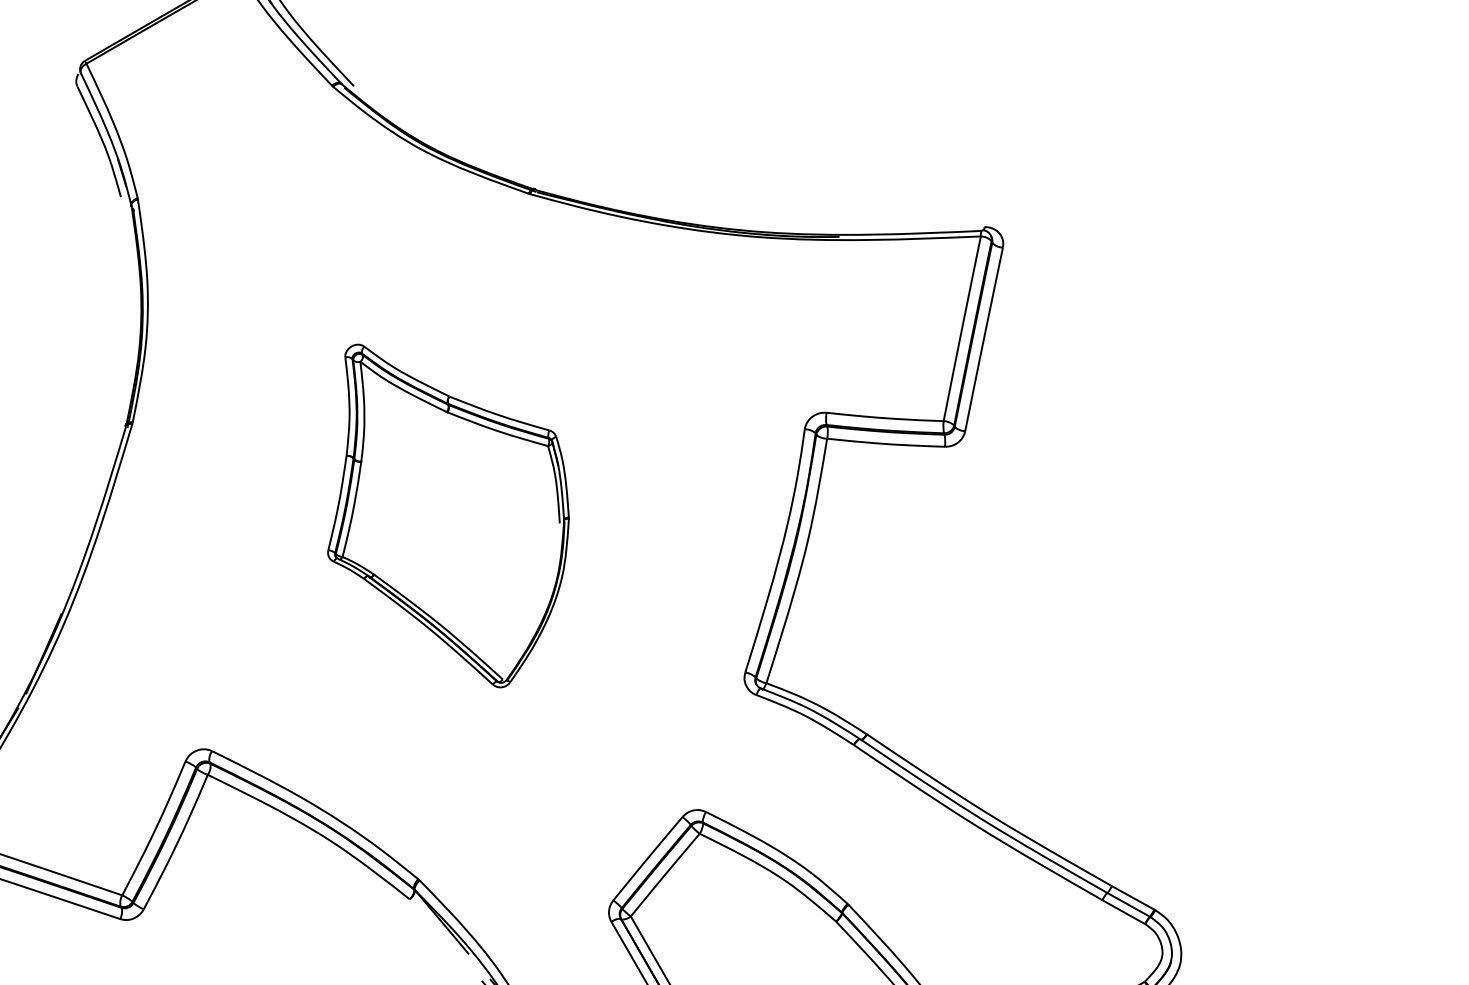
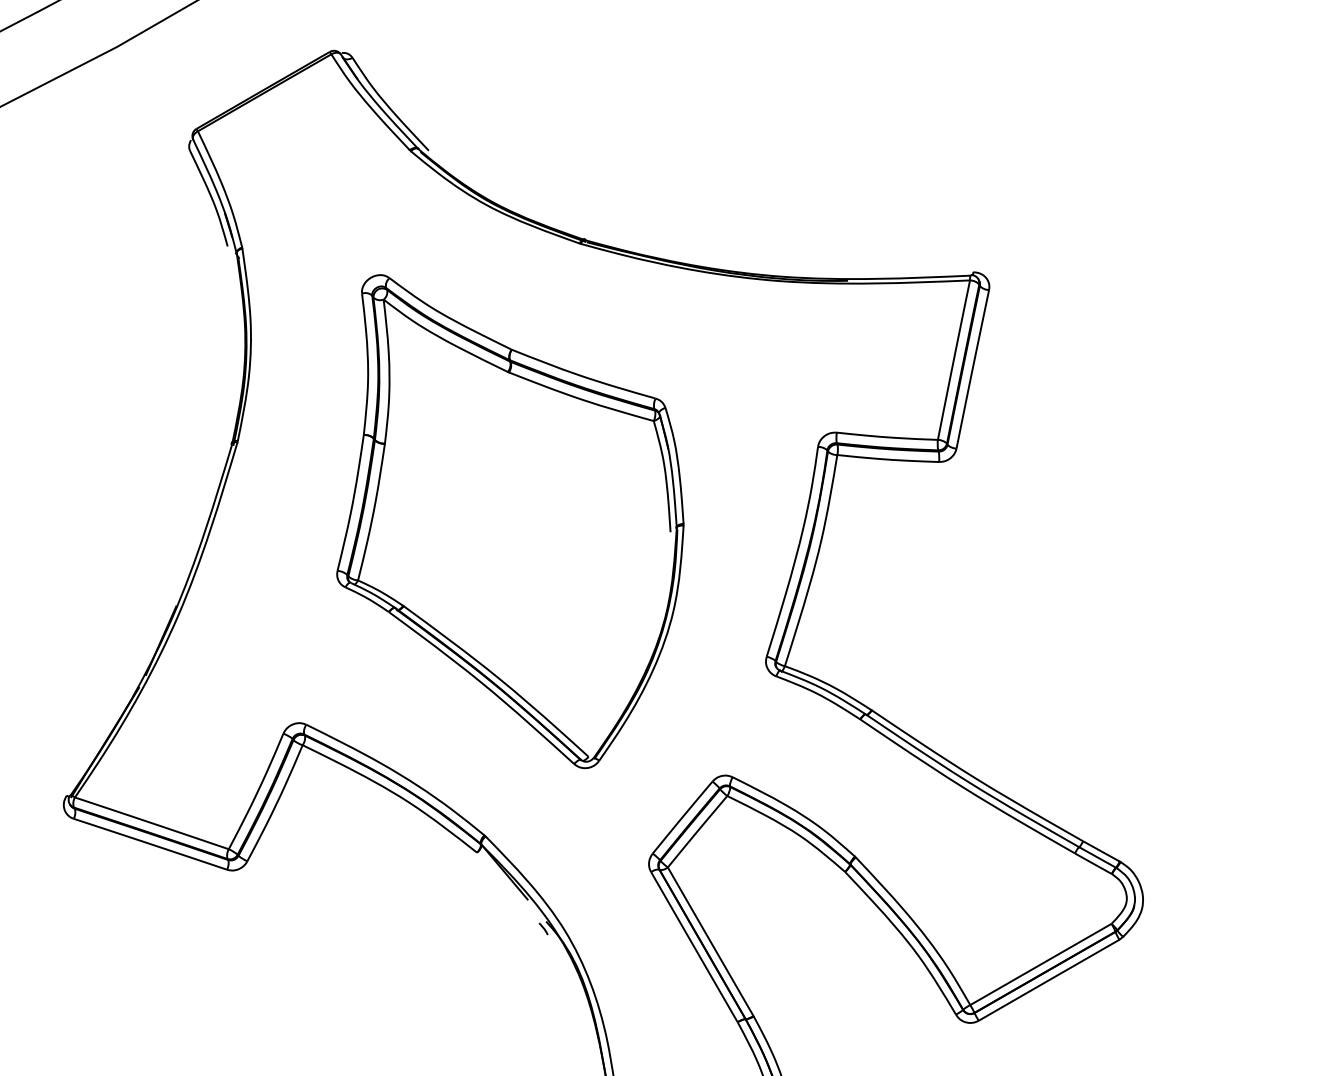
part: (448, 515) -> (510, 521), size x1.67

